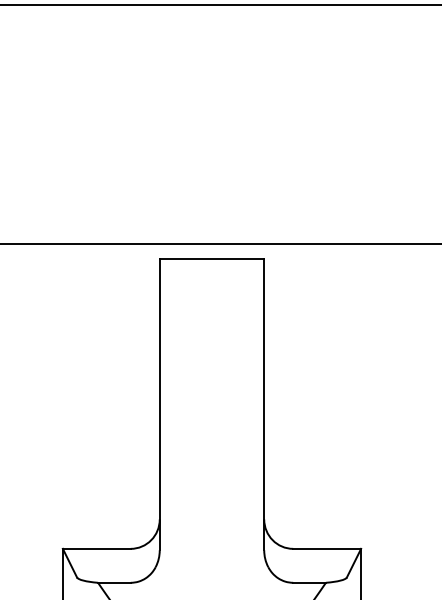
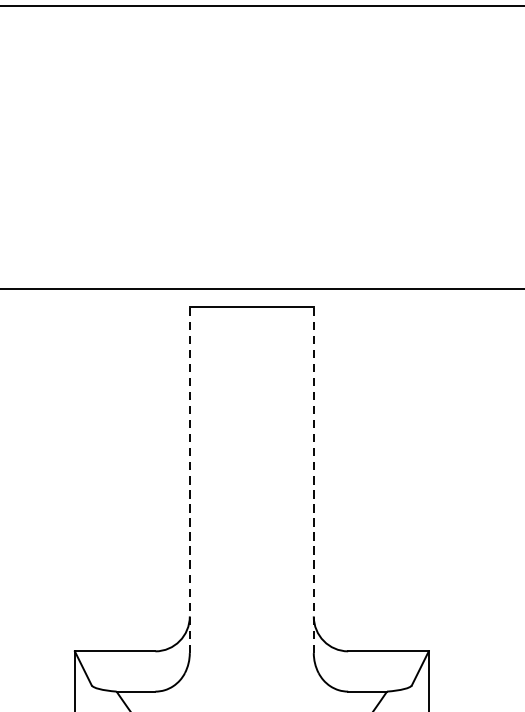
line: (159, 404) -> (189, 480), solid -> dashed
line: (264, 404) -> (314, 480), solid -> dashed

